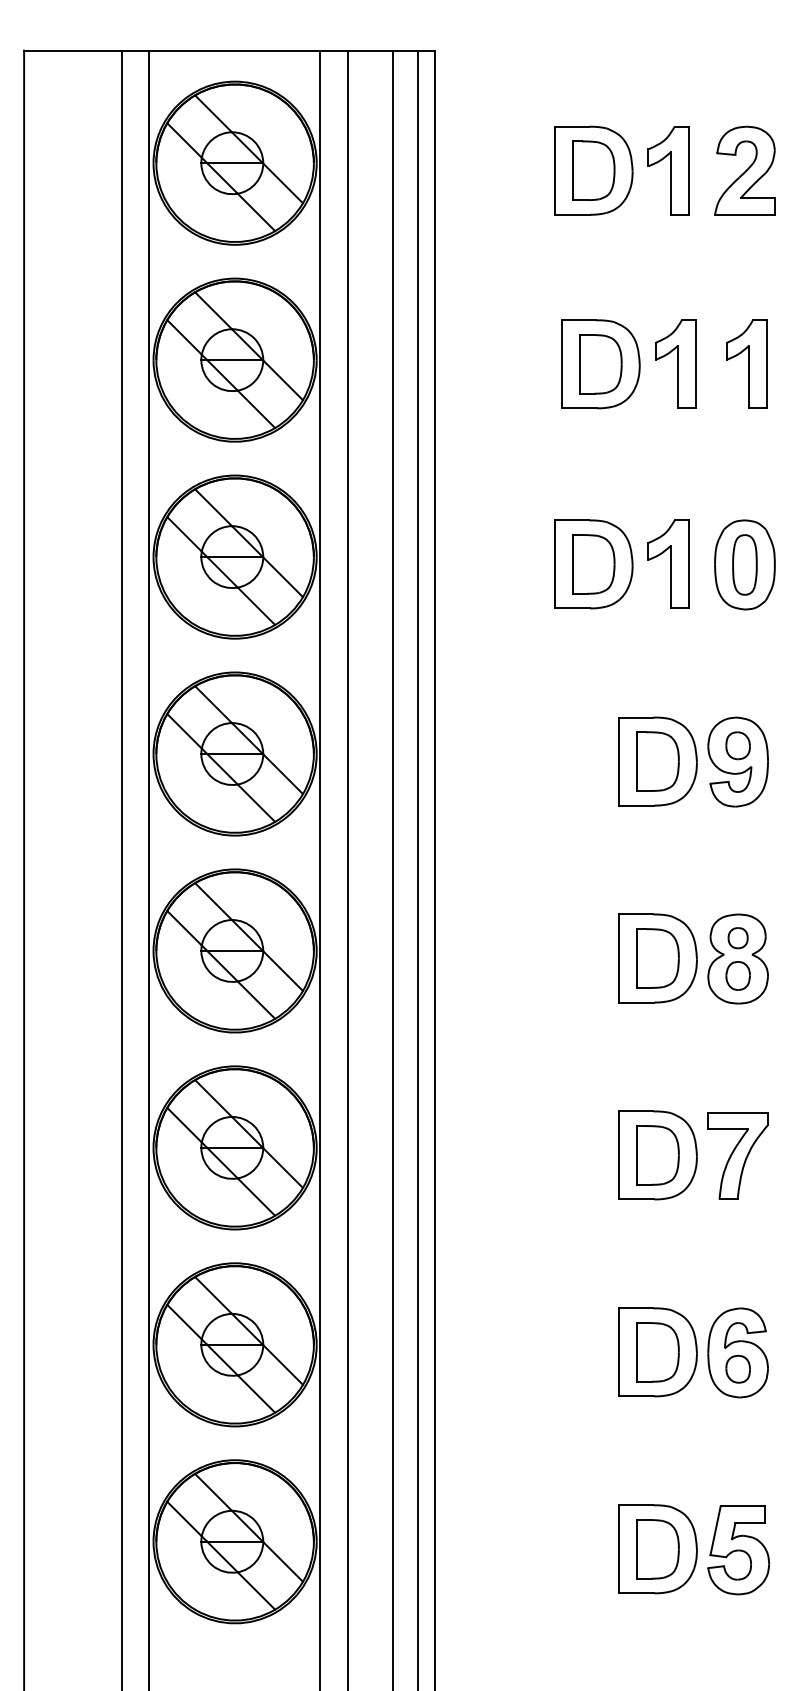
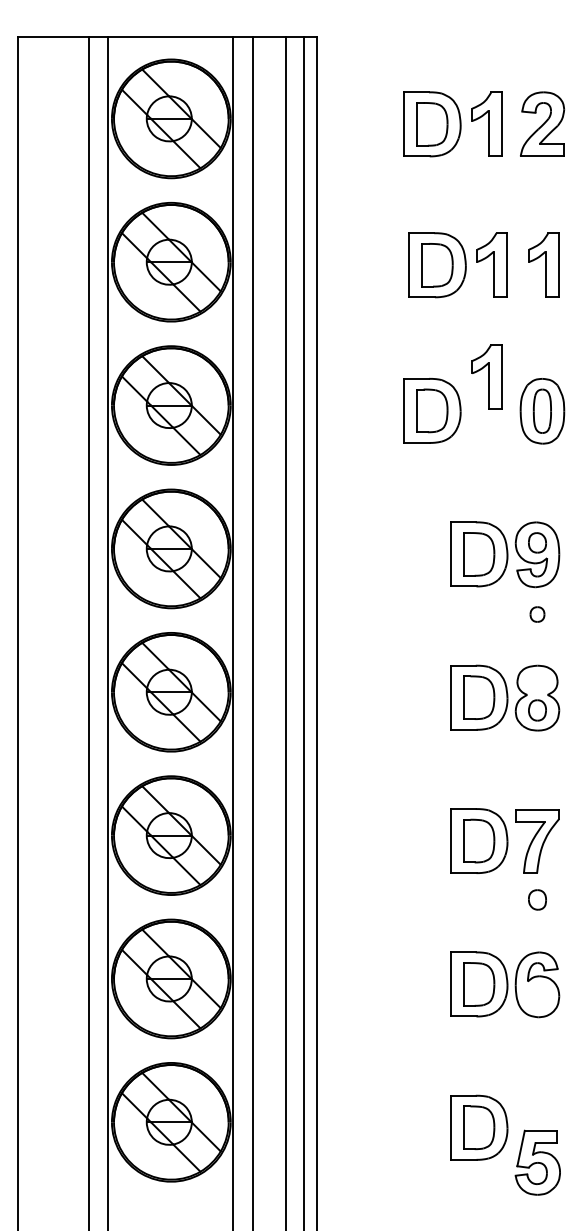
part: (668, 563) -> (486, 376), moved
part: (737, 938) -> (537, 614), moved
part: (737, 1368) -> (537, 899), moved
part: (738, 1550) -> (537, 1162), moved

